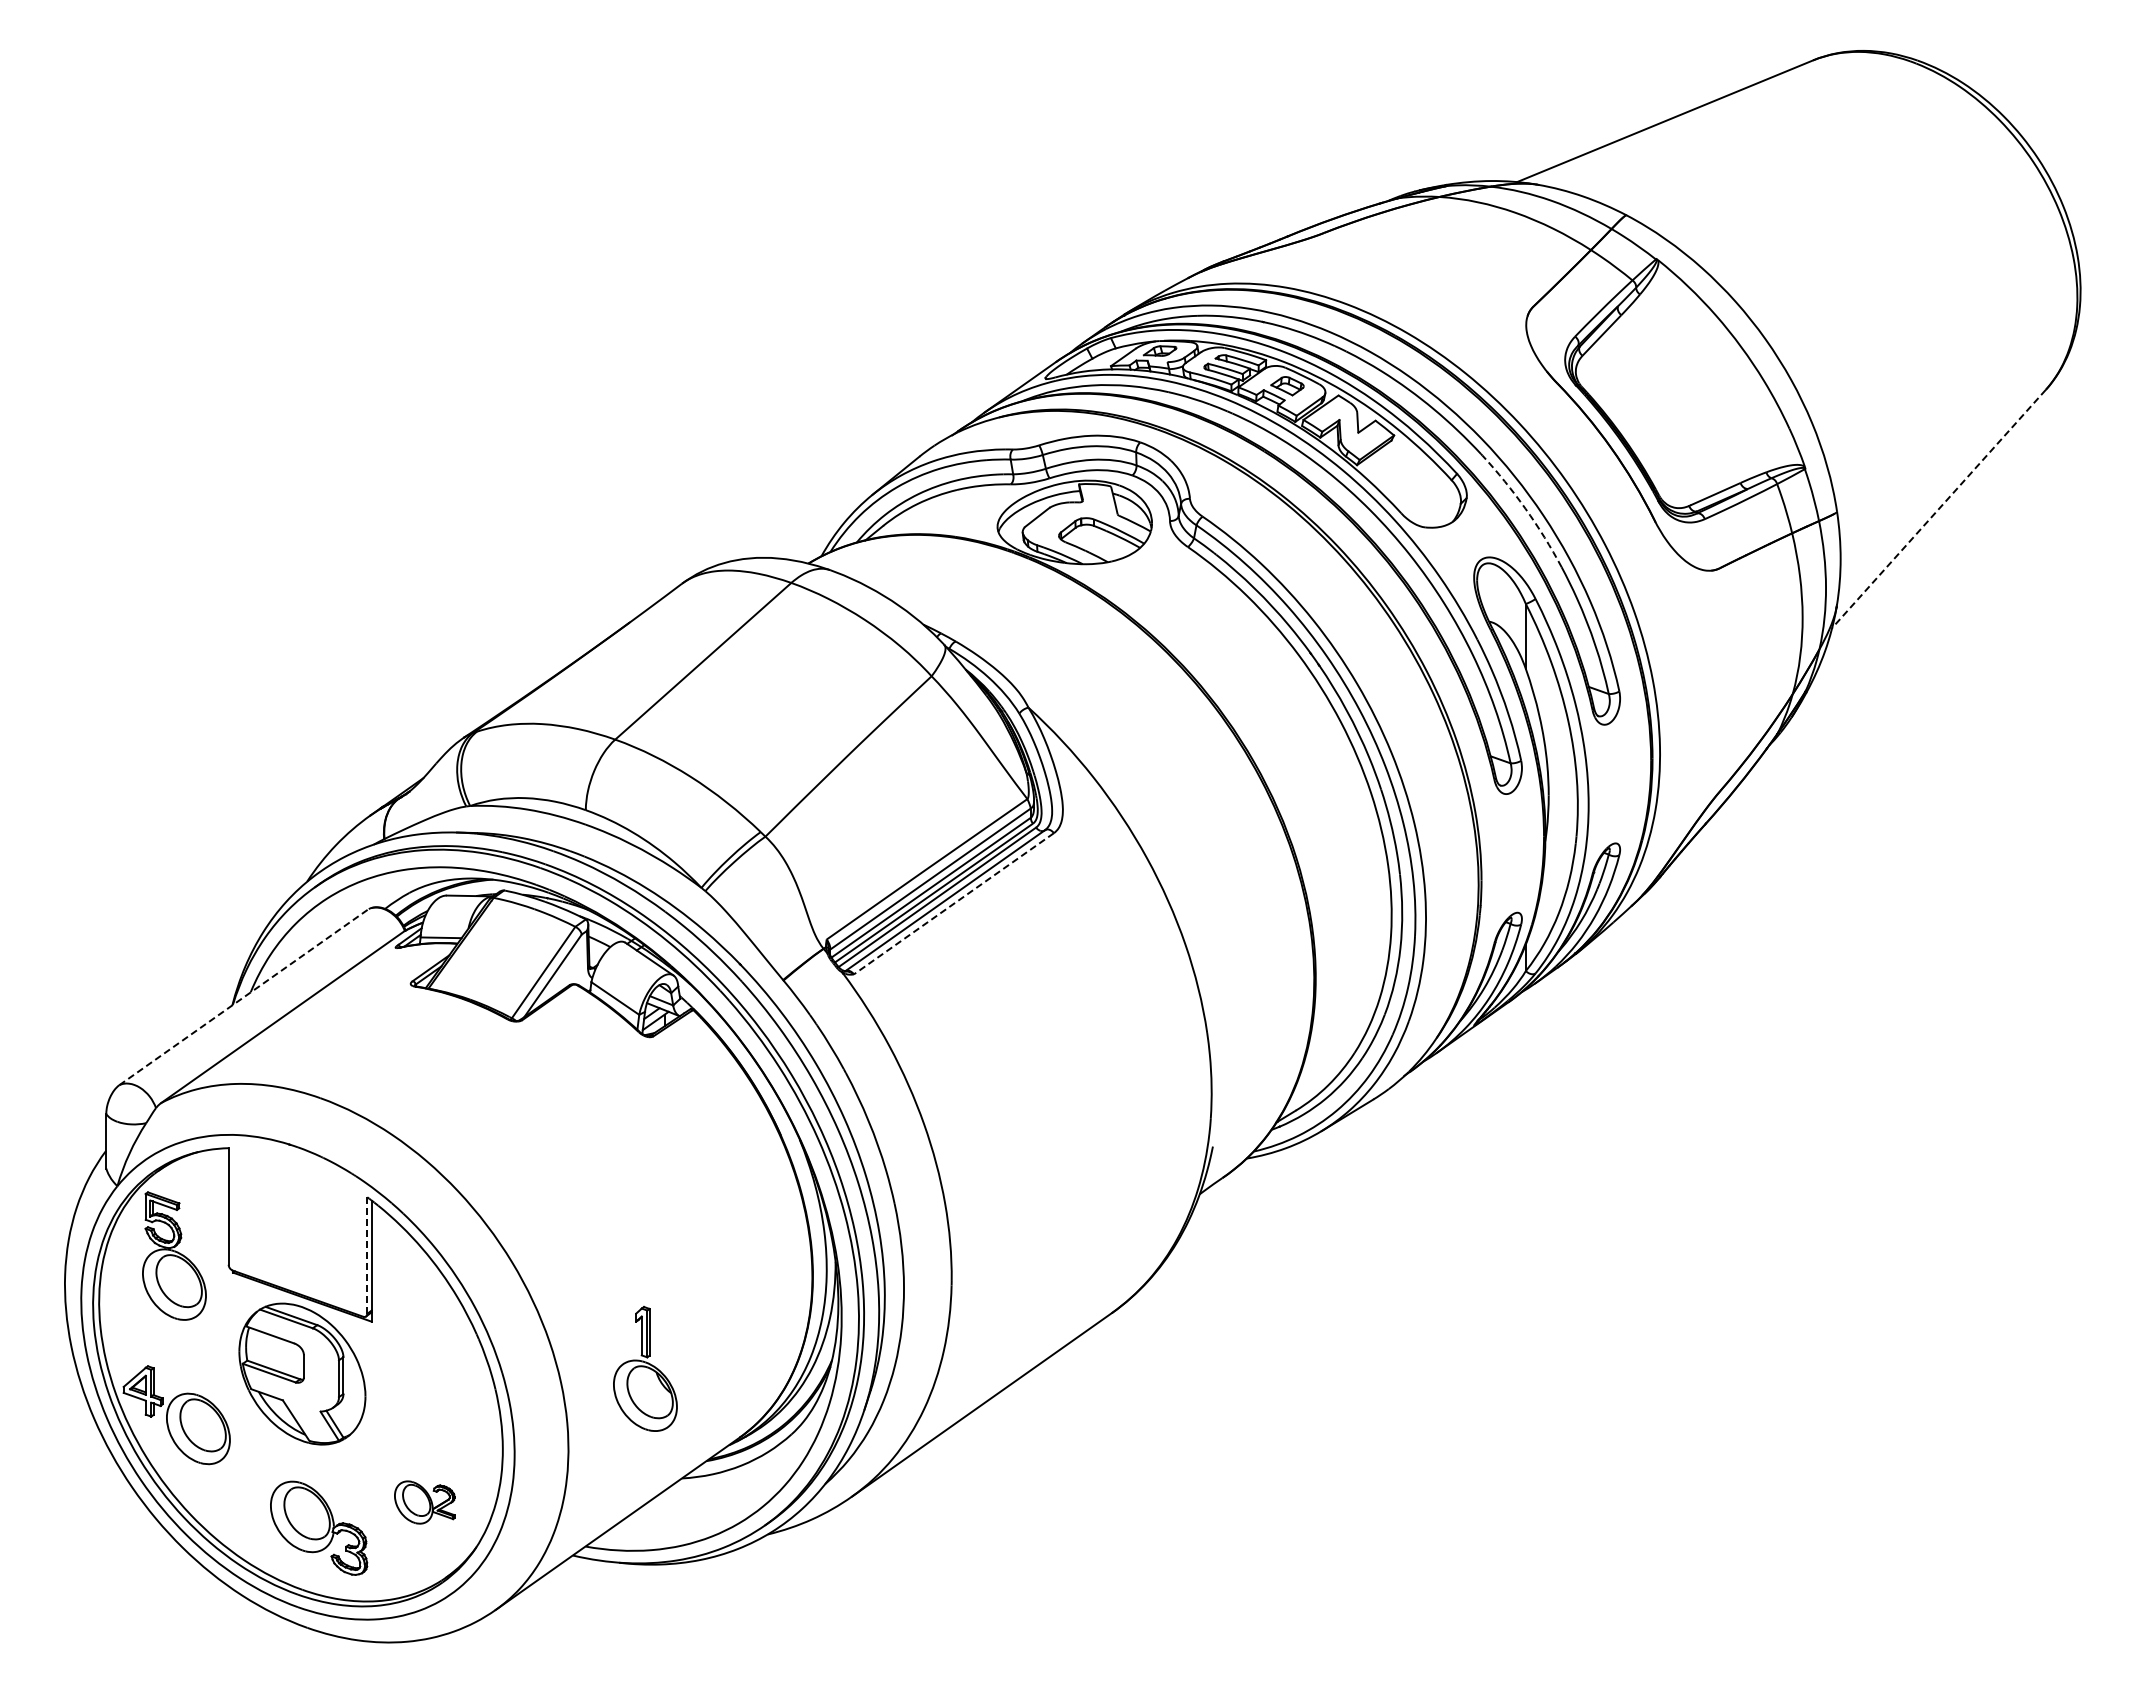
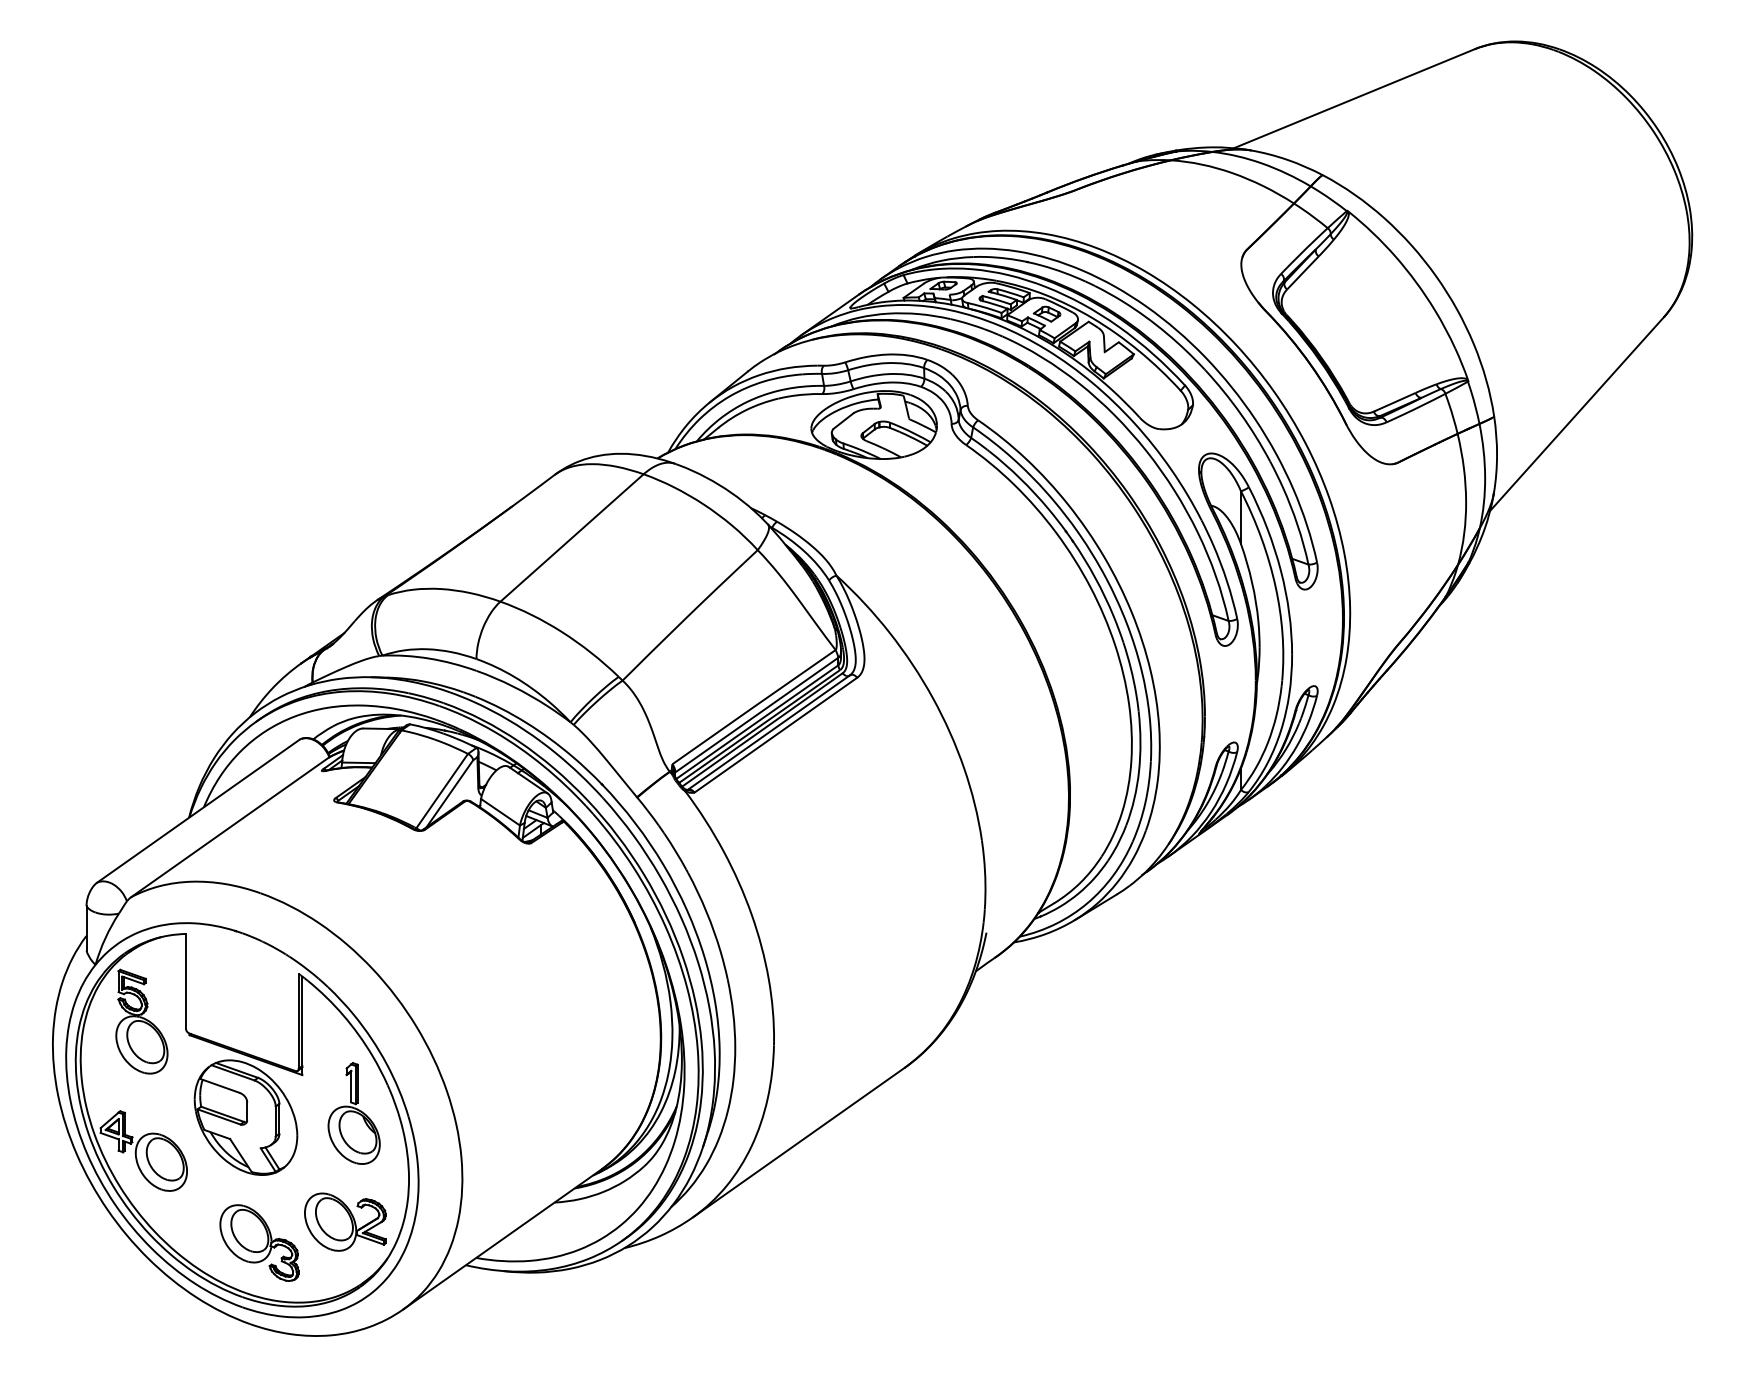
arc: (1525, 508) -> (1240, 413), dashed -> solid
line: (1938, 509) -> (1576, 414), dashed -> solid
line: (953, 904) -> (775, 735), dashed -> solid
line: (243, 997) -> (198, 811), dashed -> solid
line: (367, 1256) -> (298, 1022), dashed -> solid
part: (645, 1368) -> (354, 1113), moved
part: (424, 1502) -> (345, 1222), size x1.67

